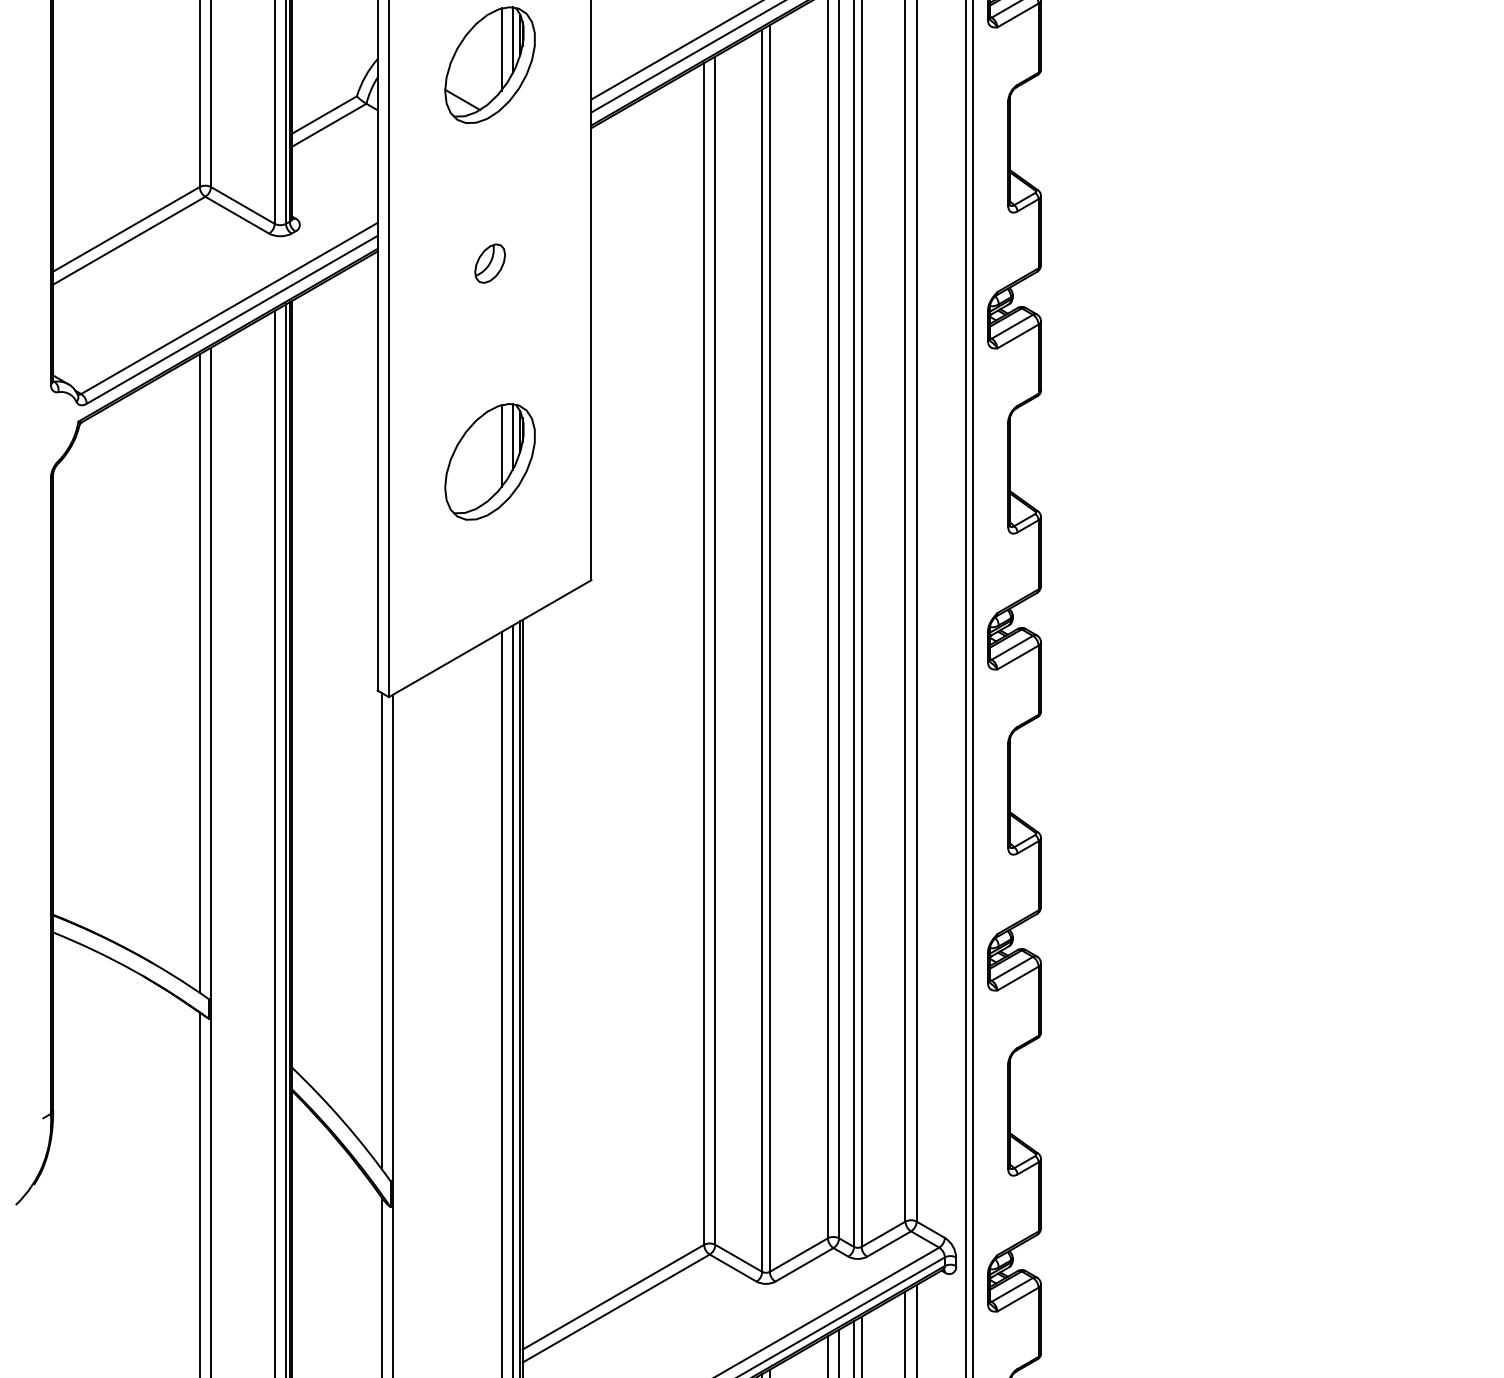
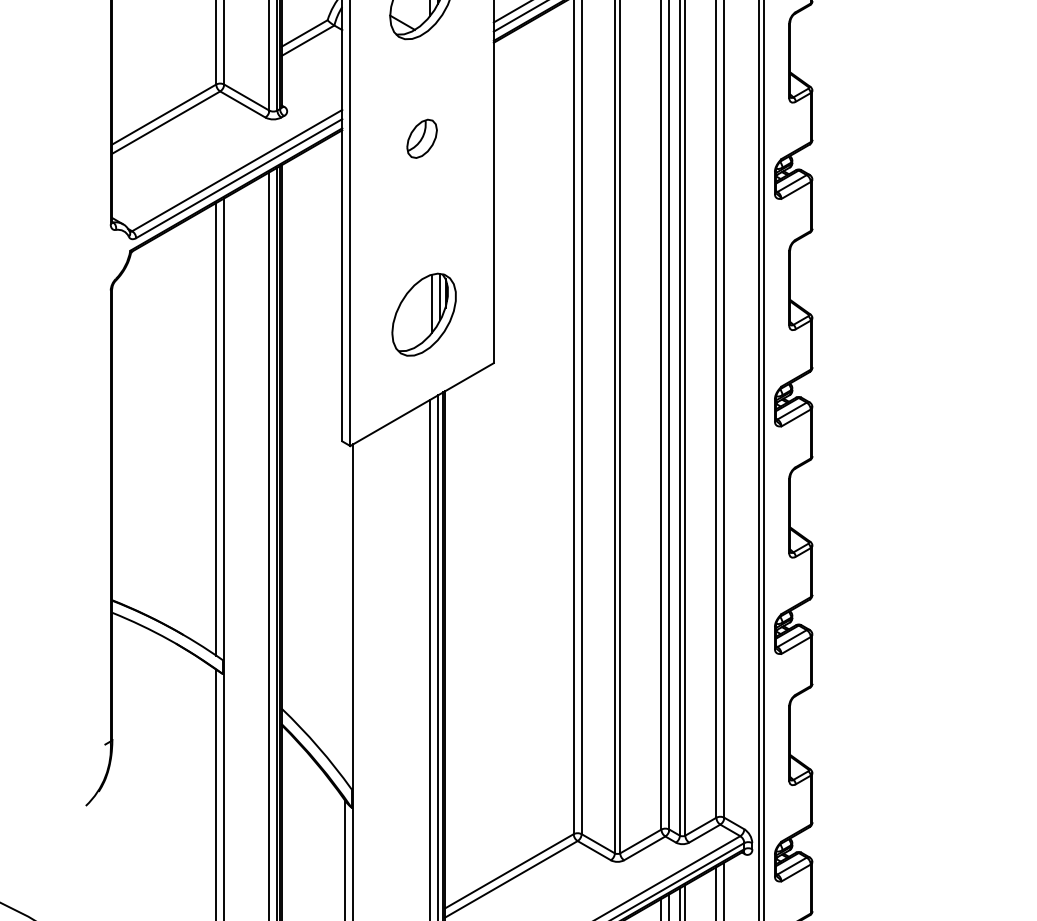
part: (489, 263) -> (421, 138), size x1.4
part: (489, 461) -> (423, 314), moved
line: (381, 930) -> (345, 611), removed

